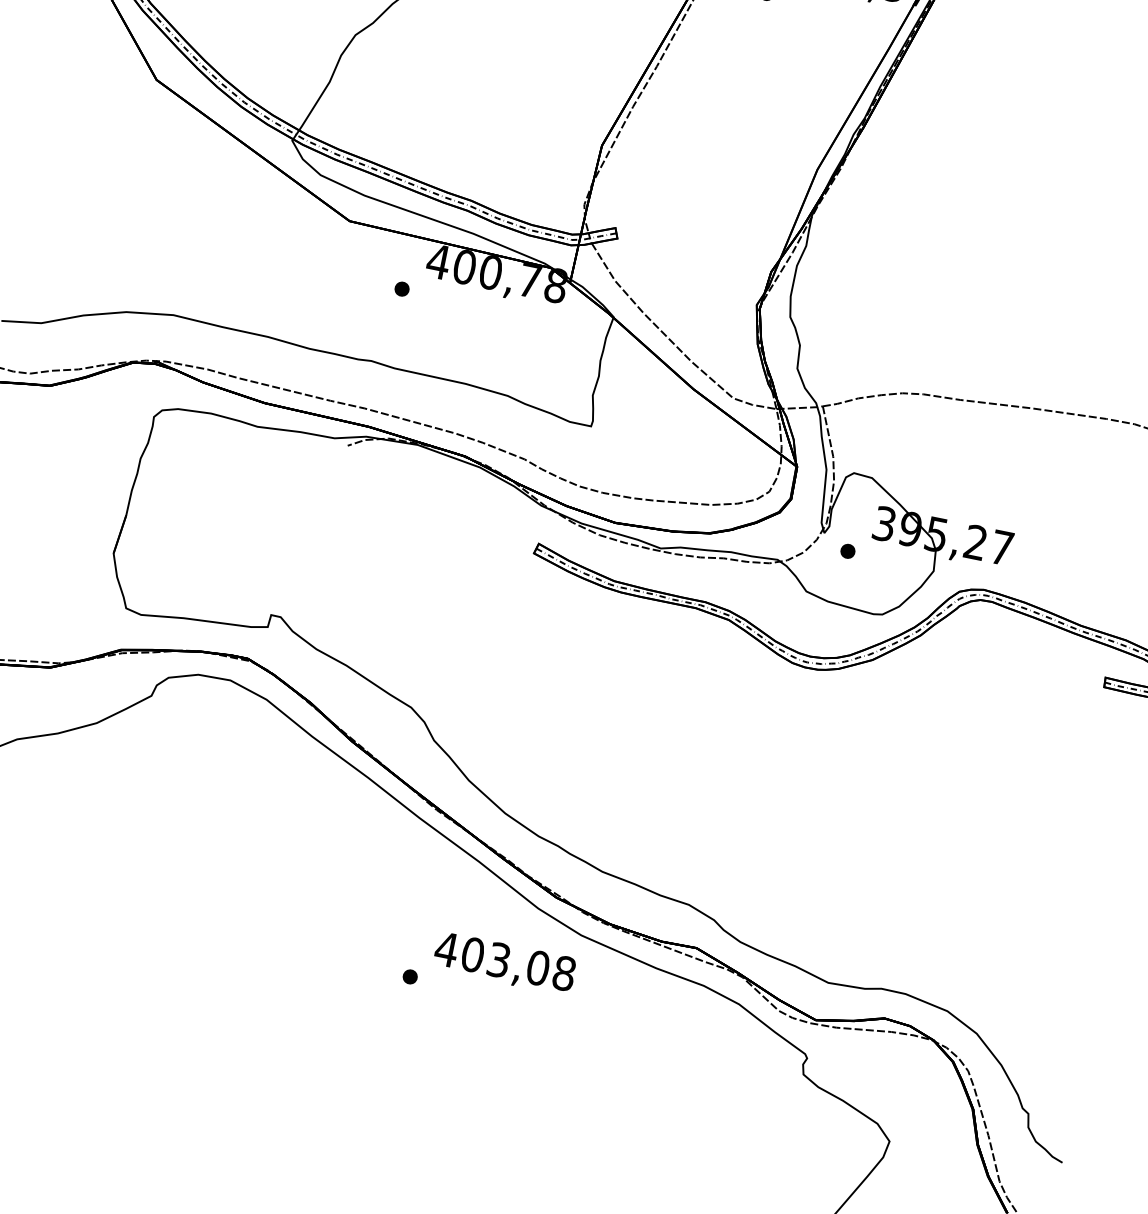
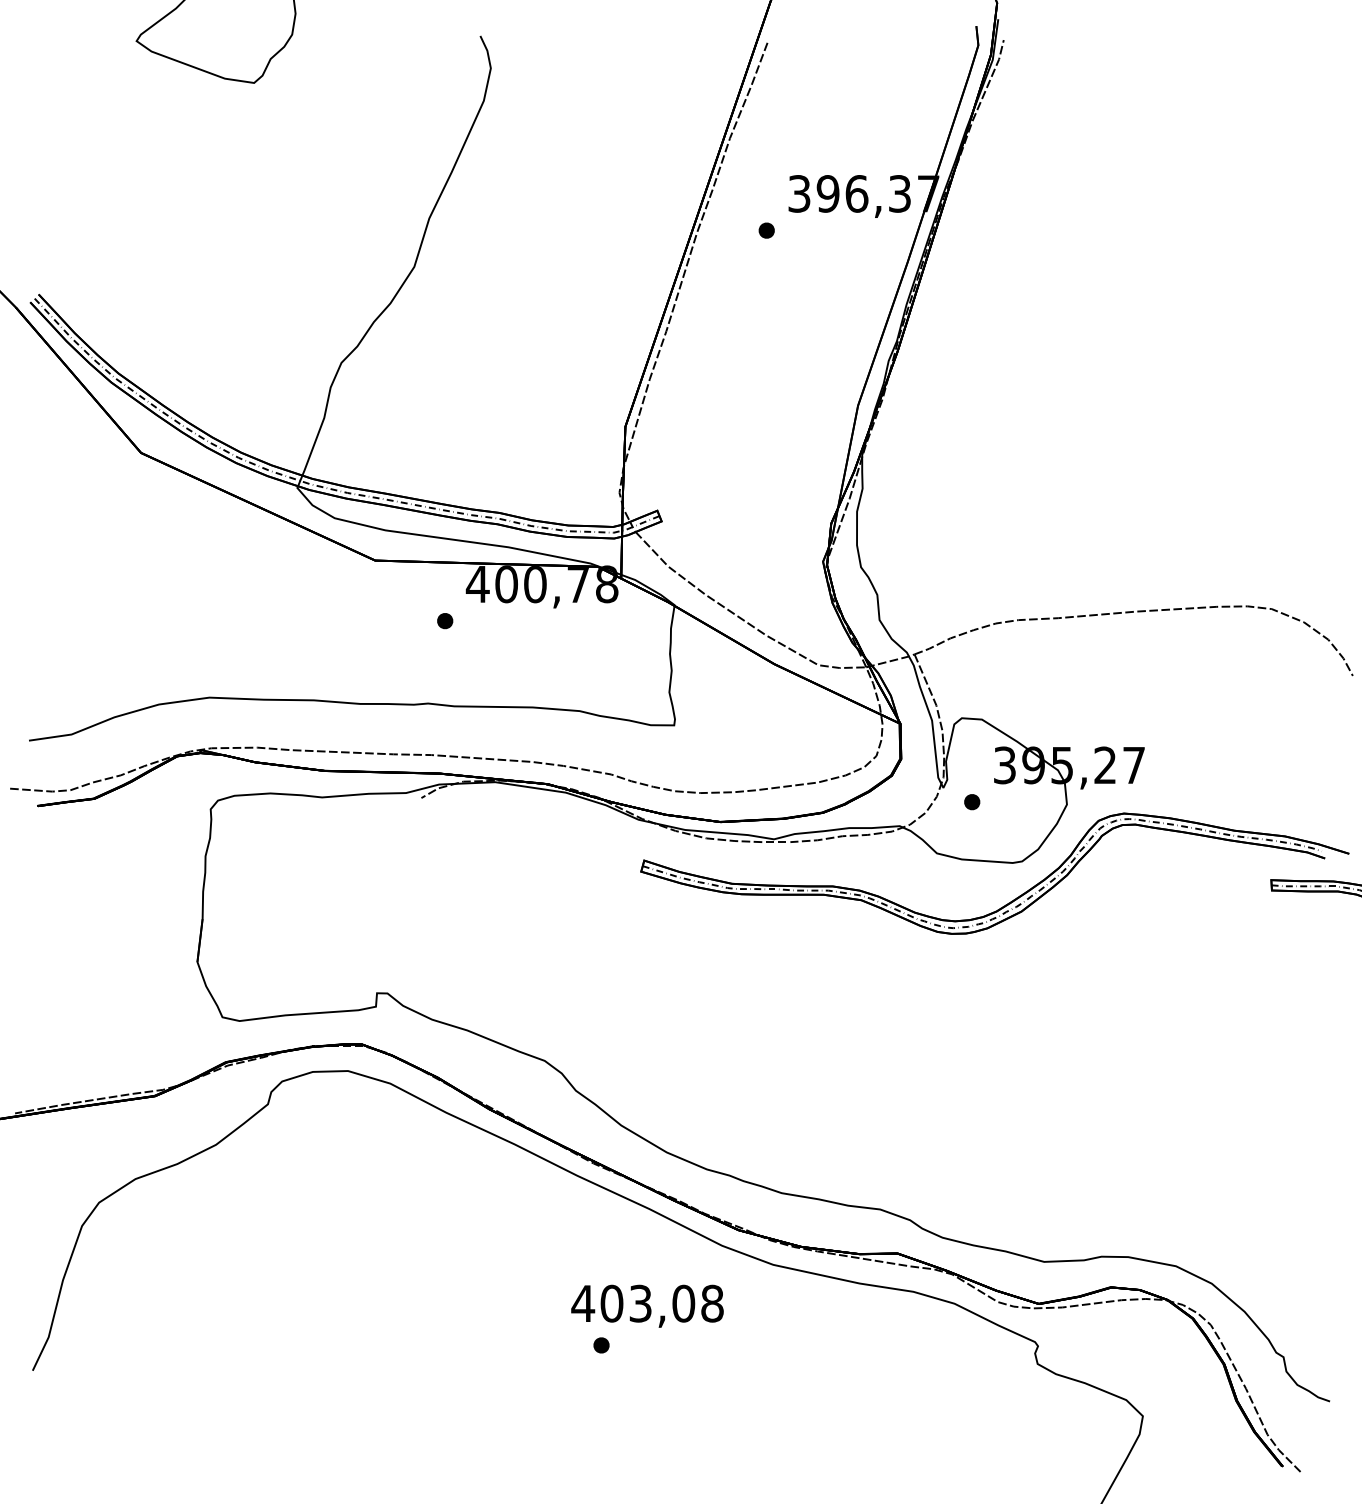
text: (504, 963) -> (647, 1305), moved

